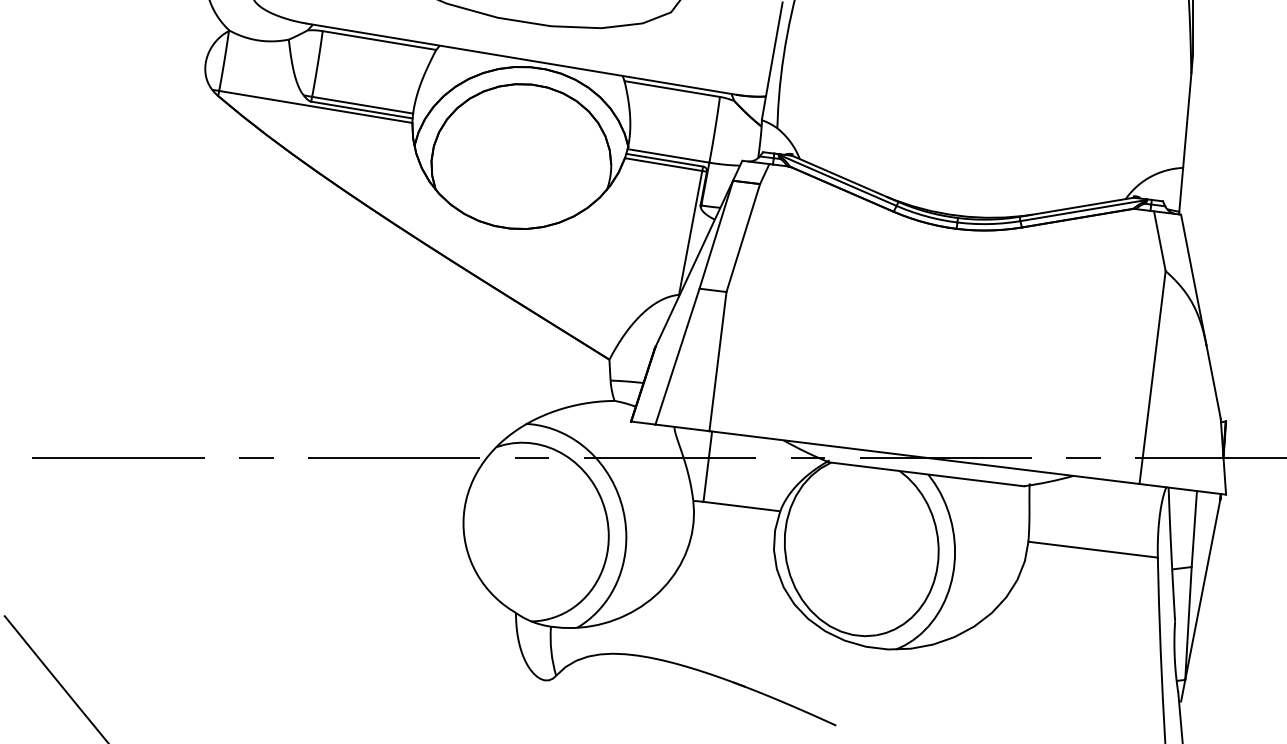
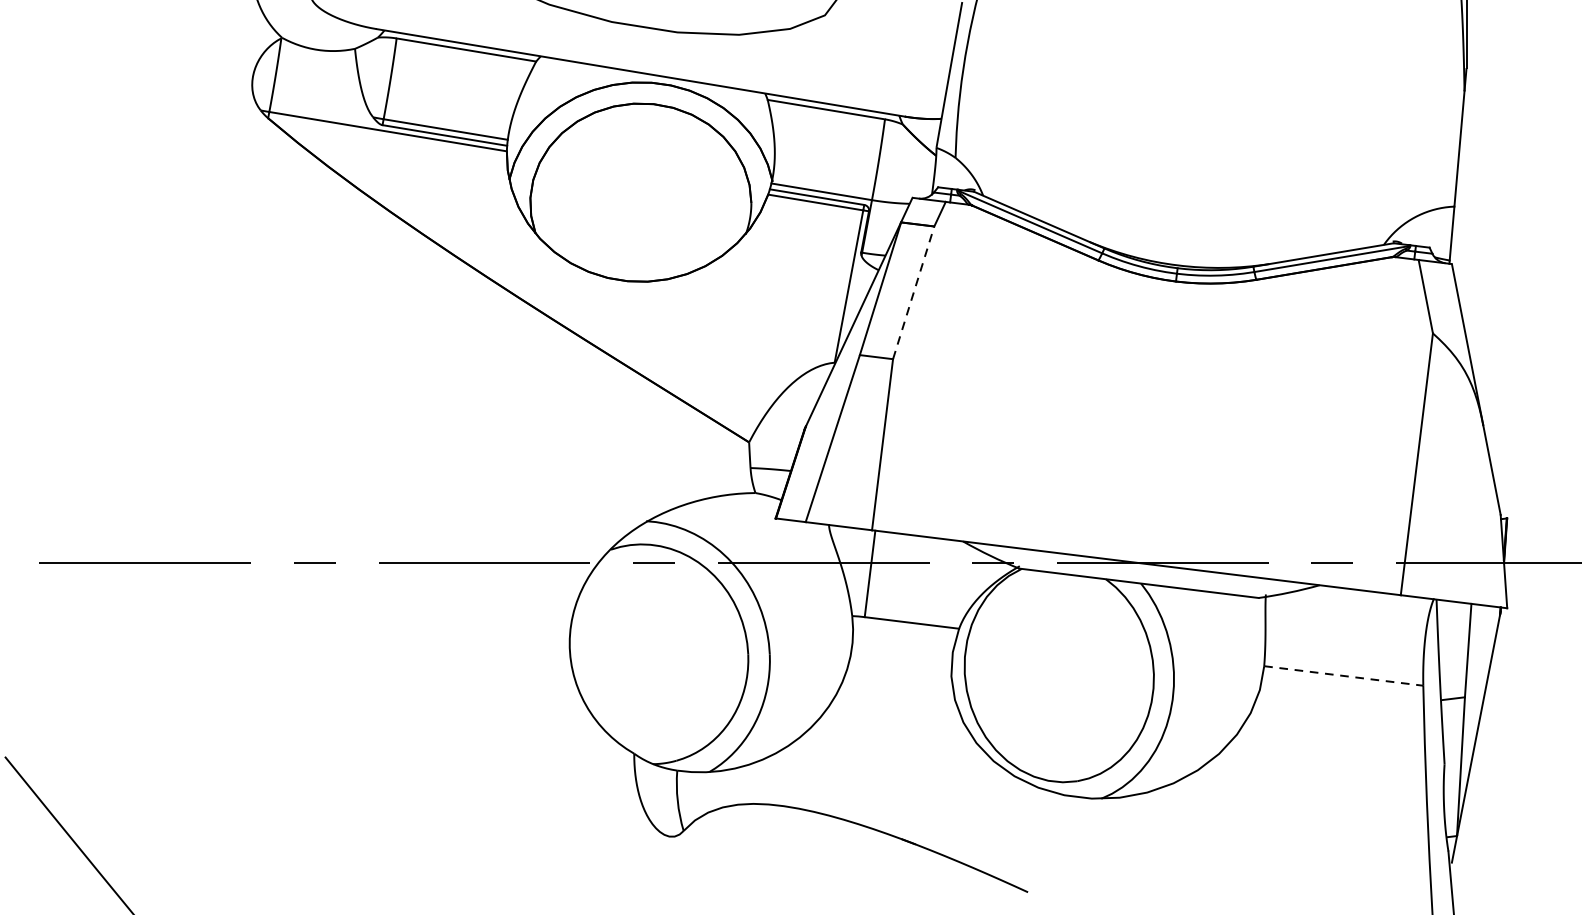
line: (743, 238) -> (913, 293), solid -> dashed
line: (1093, 549) -> (1344, 675), solid -> dashed

